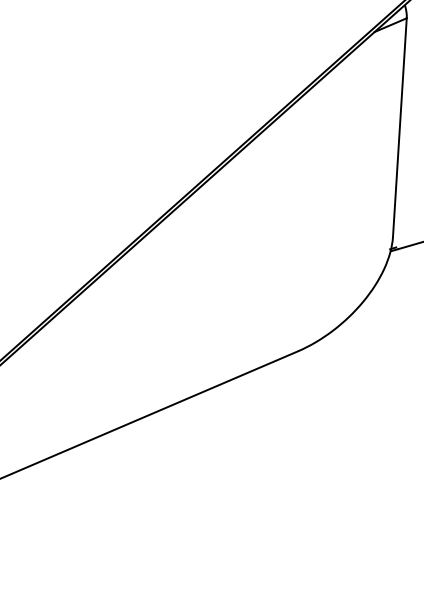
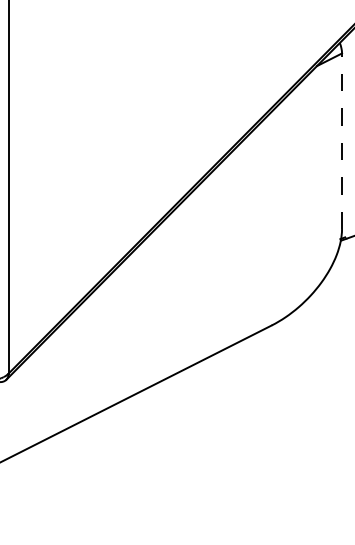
line: (400, 127) -> (342, 141), solid -> dashed

